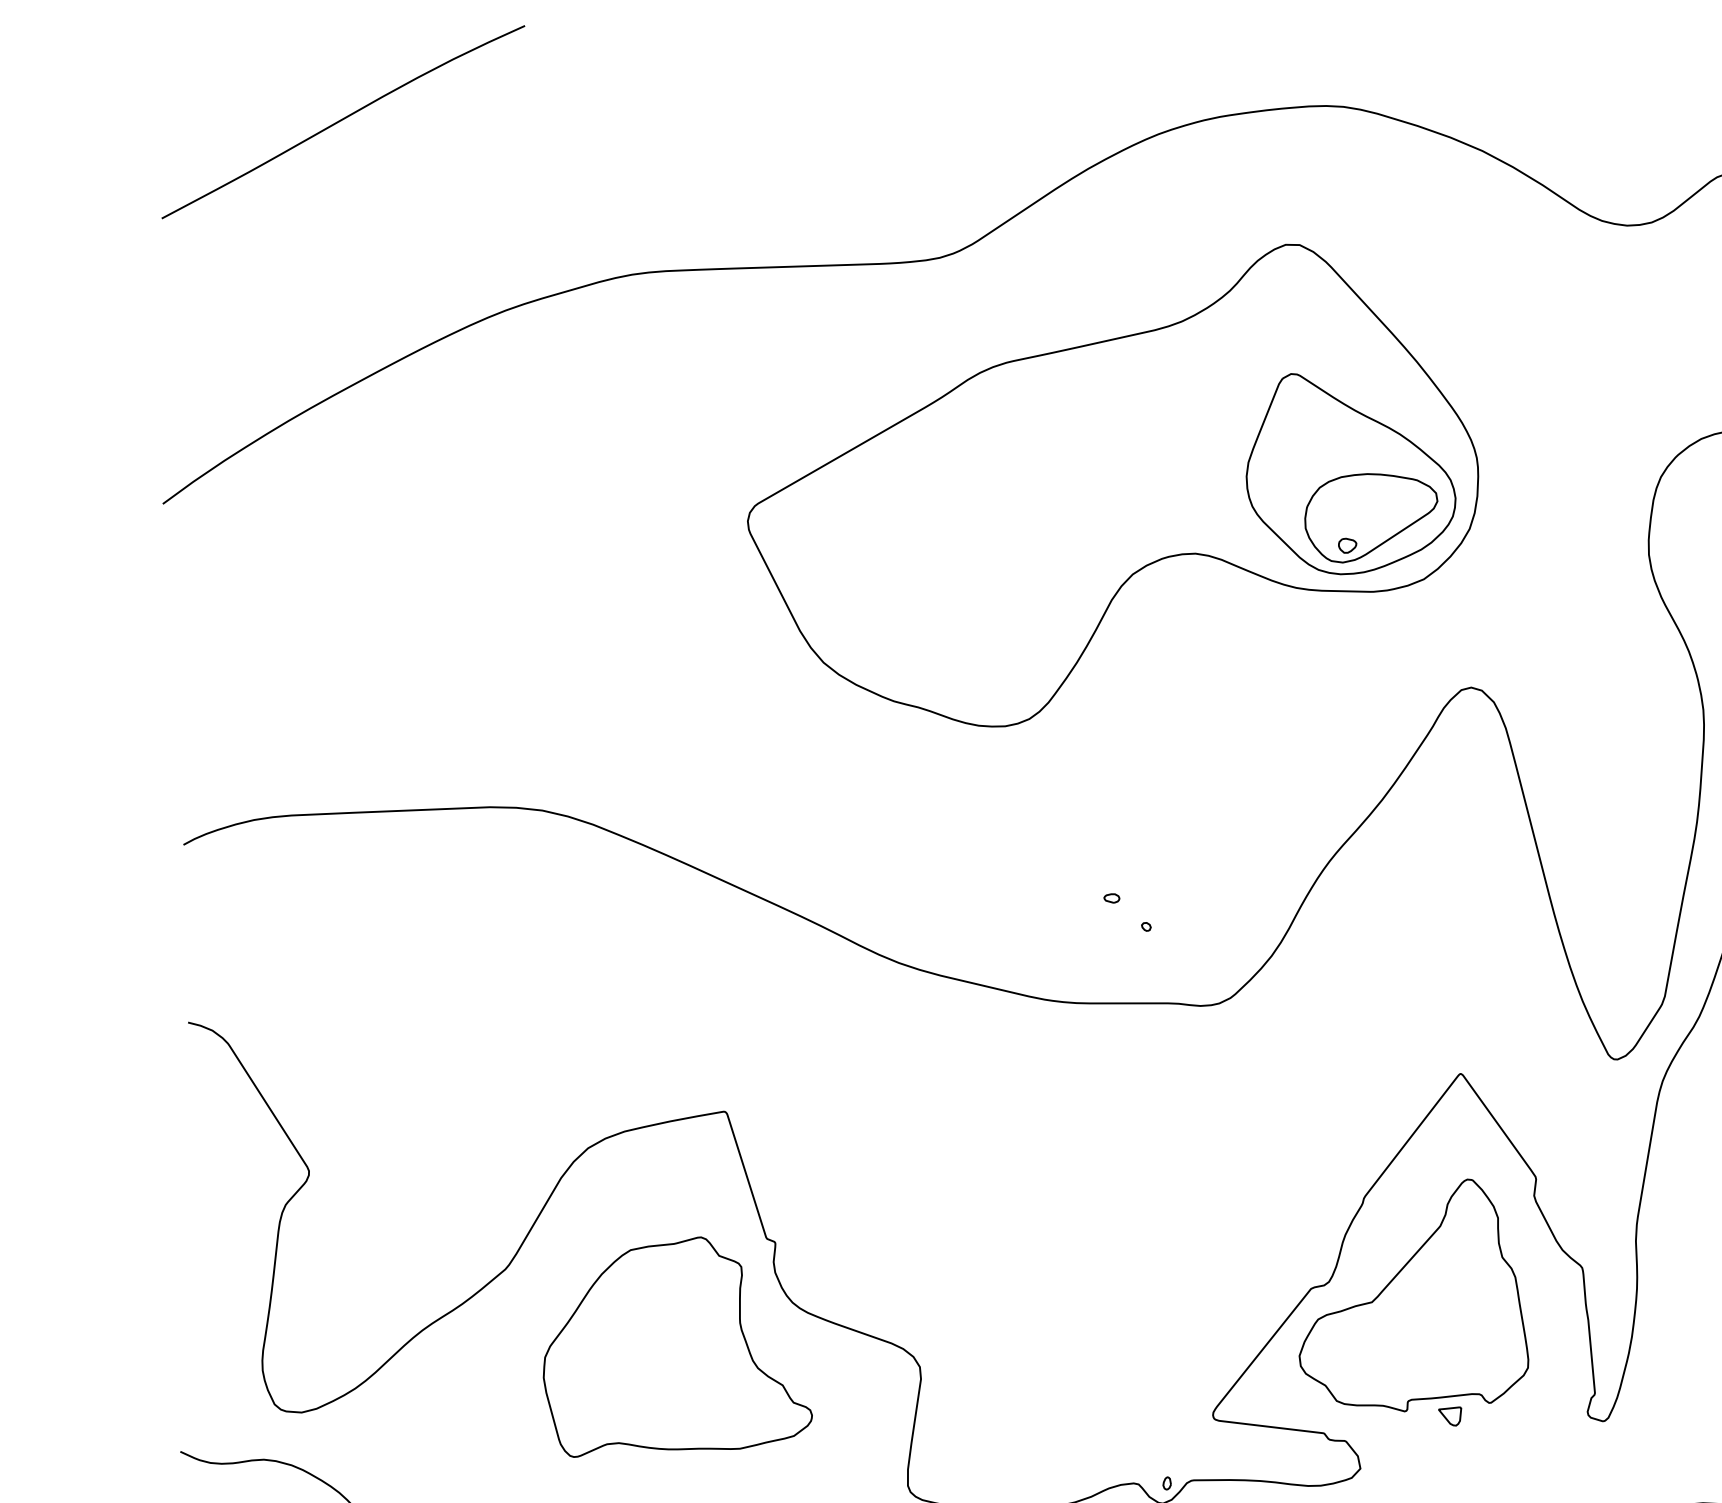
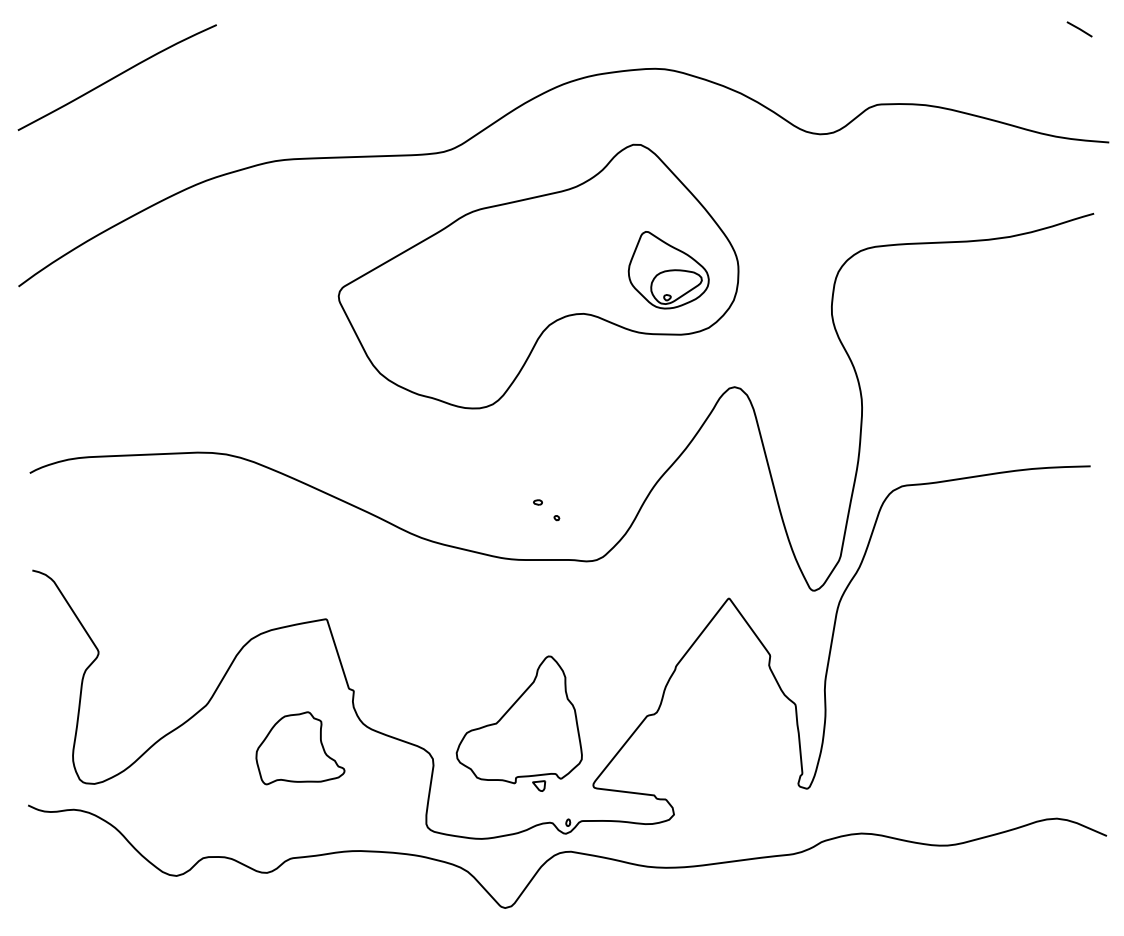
part: (1350, 472) -> (668, 269), size x0.7
part: (1412, 1302) -> (518, 723), moved
part: (677, 1347) -> (300, 748), size x0.6

